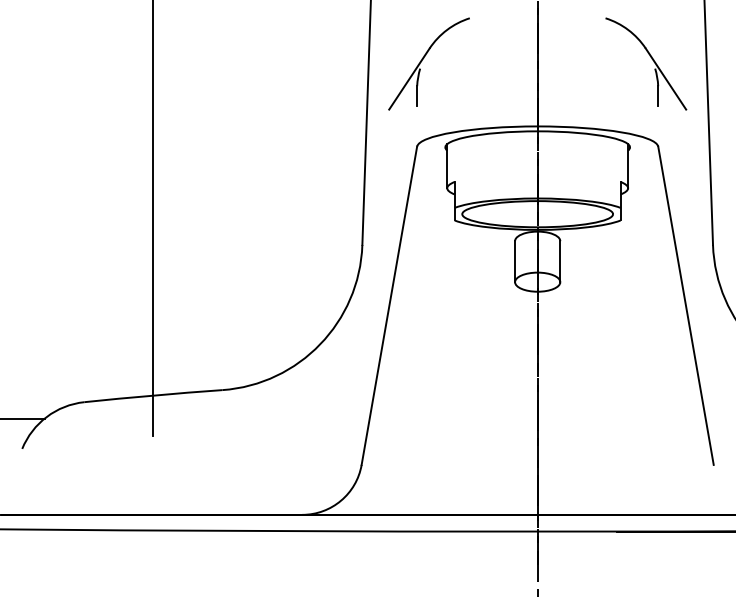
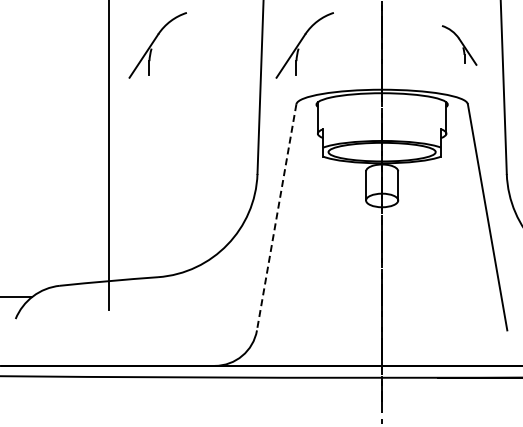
part: (221, 64) -> (157, 45), added
part: (646, 64) -> (459, 45), size x0.6
line: (389, 306) -> (276, 217), solid -> dashed

